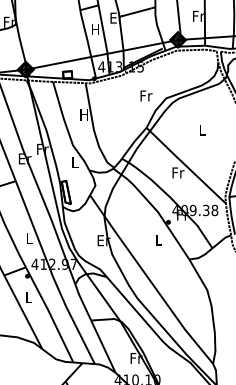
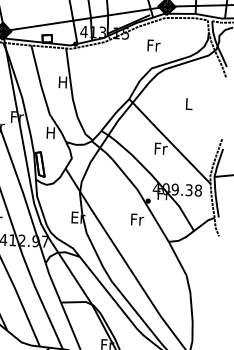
text: (146, 95) -> (153, 45), moved
text: (74, 162) -> (50, 132), L -> H
text: (159, 239) -> (137, 219), L -> Fr

